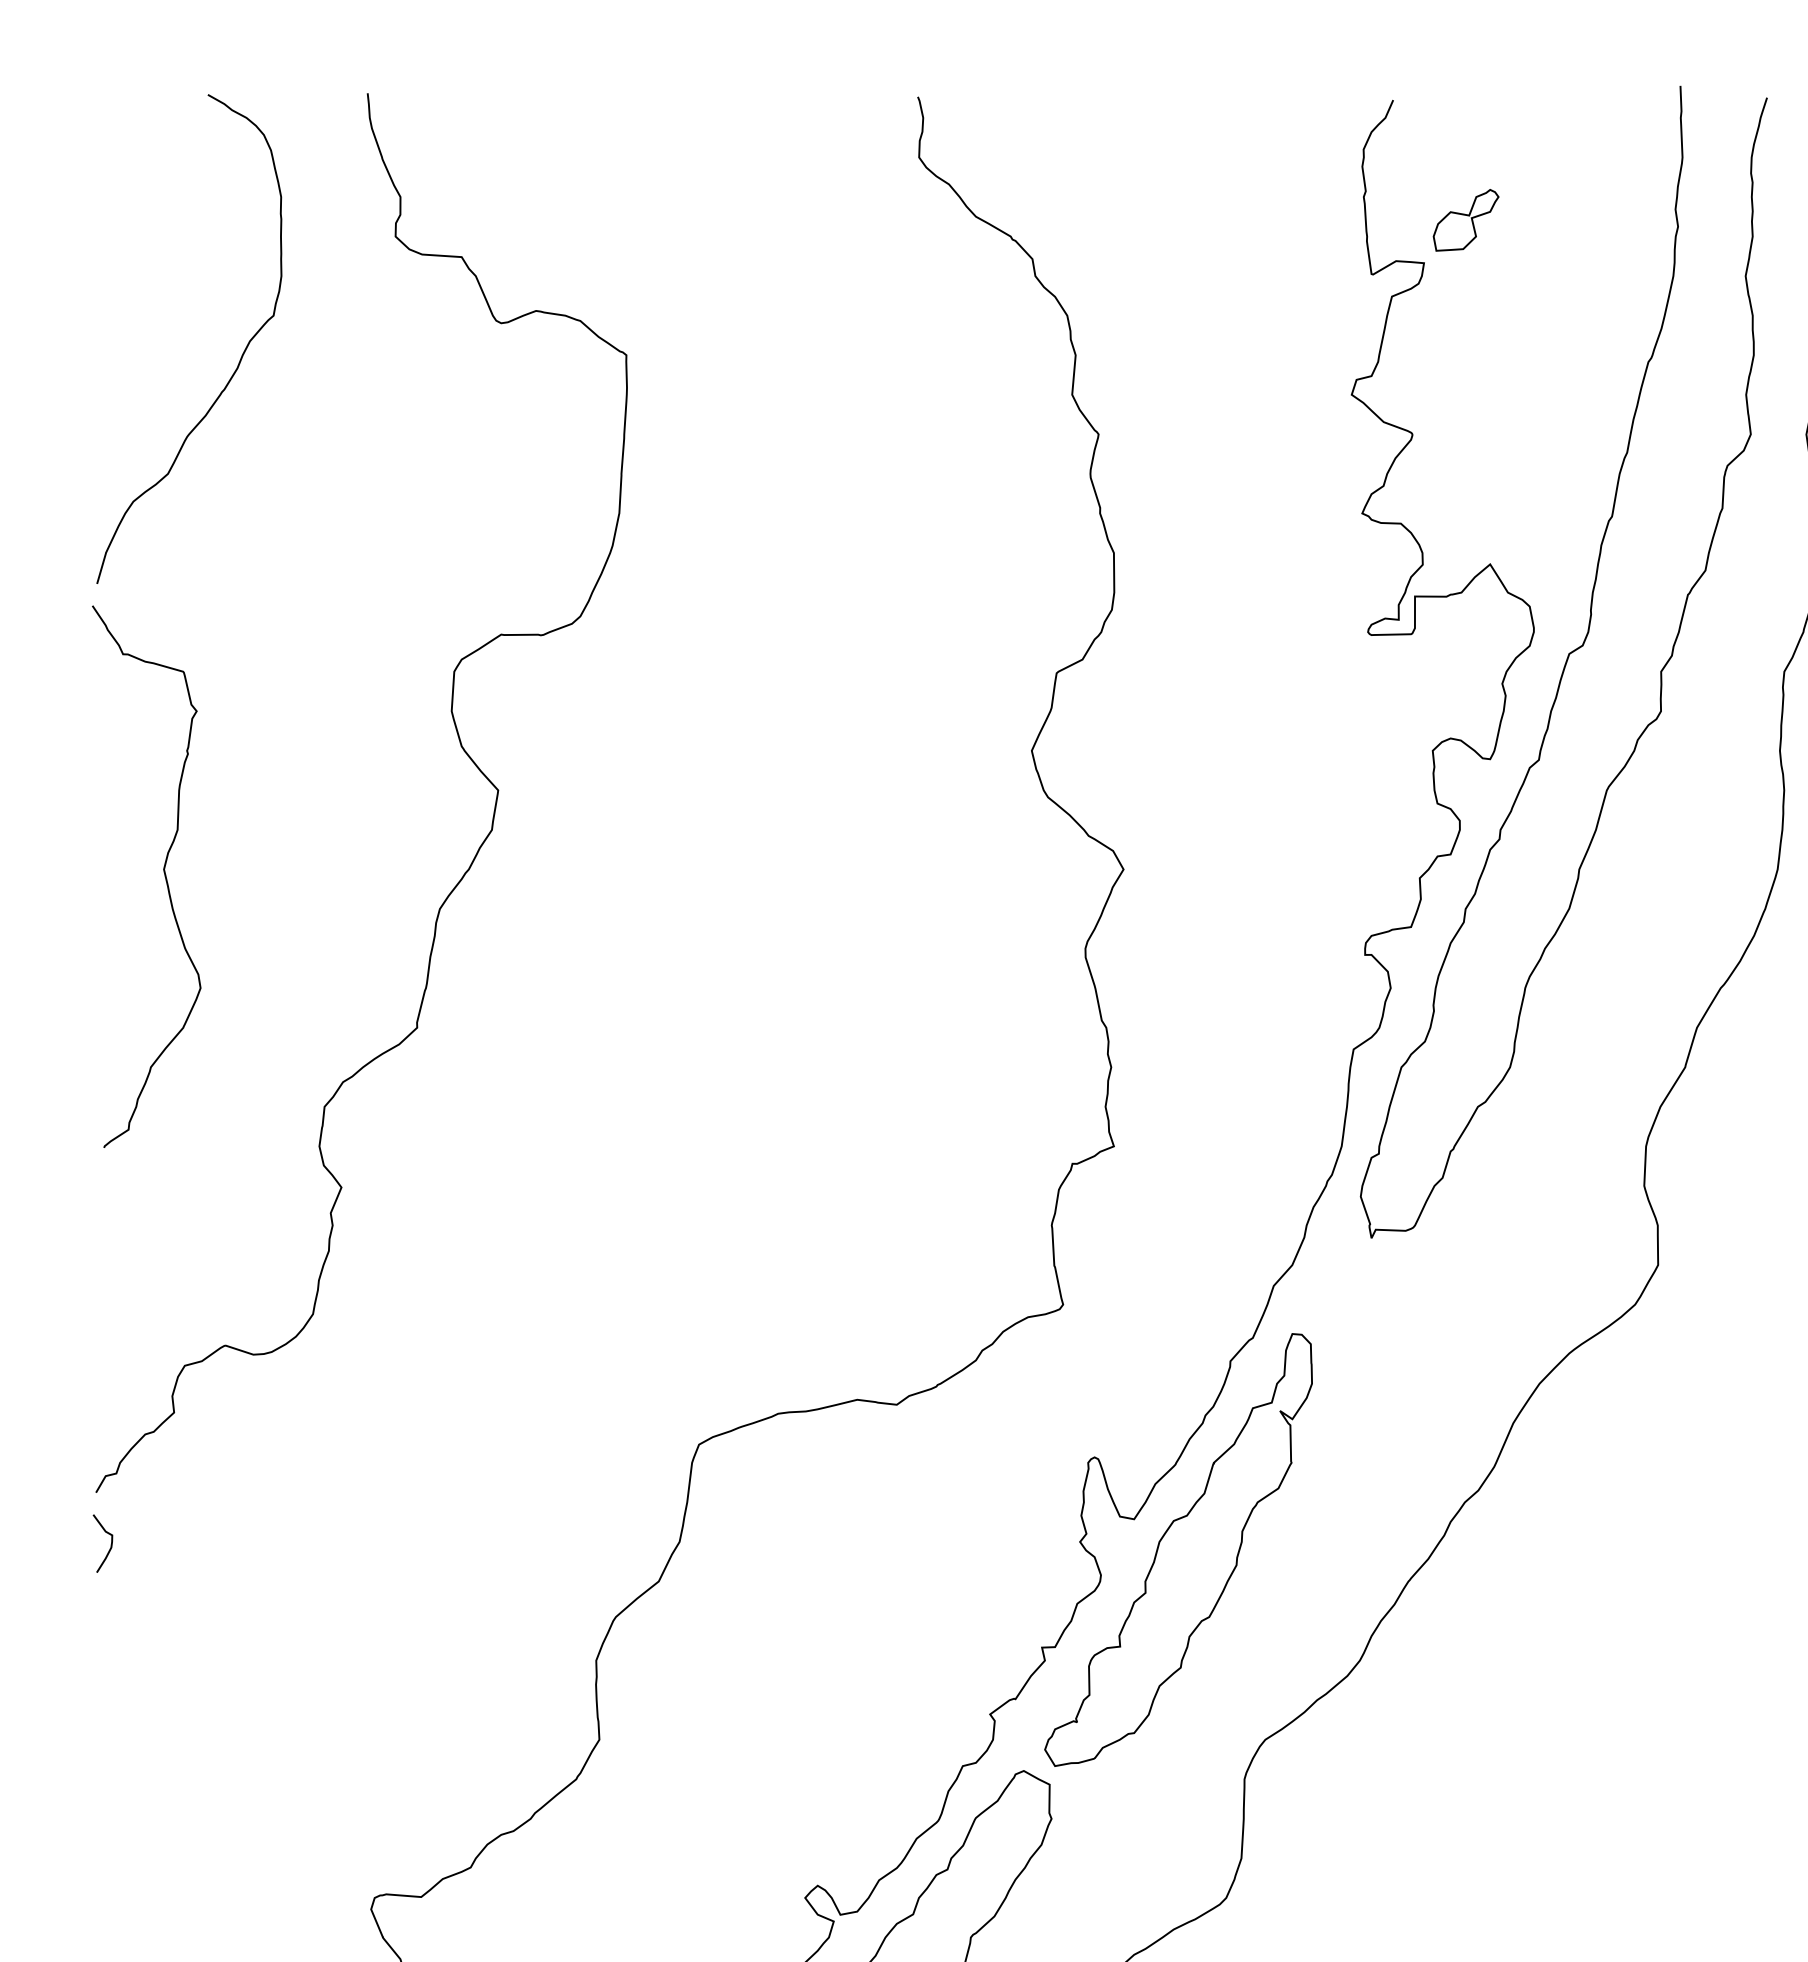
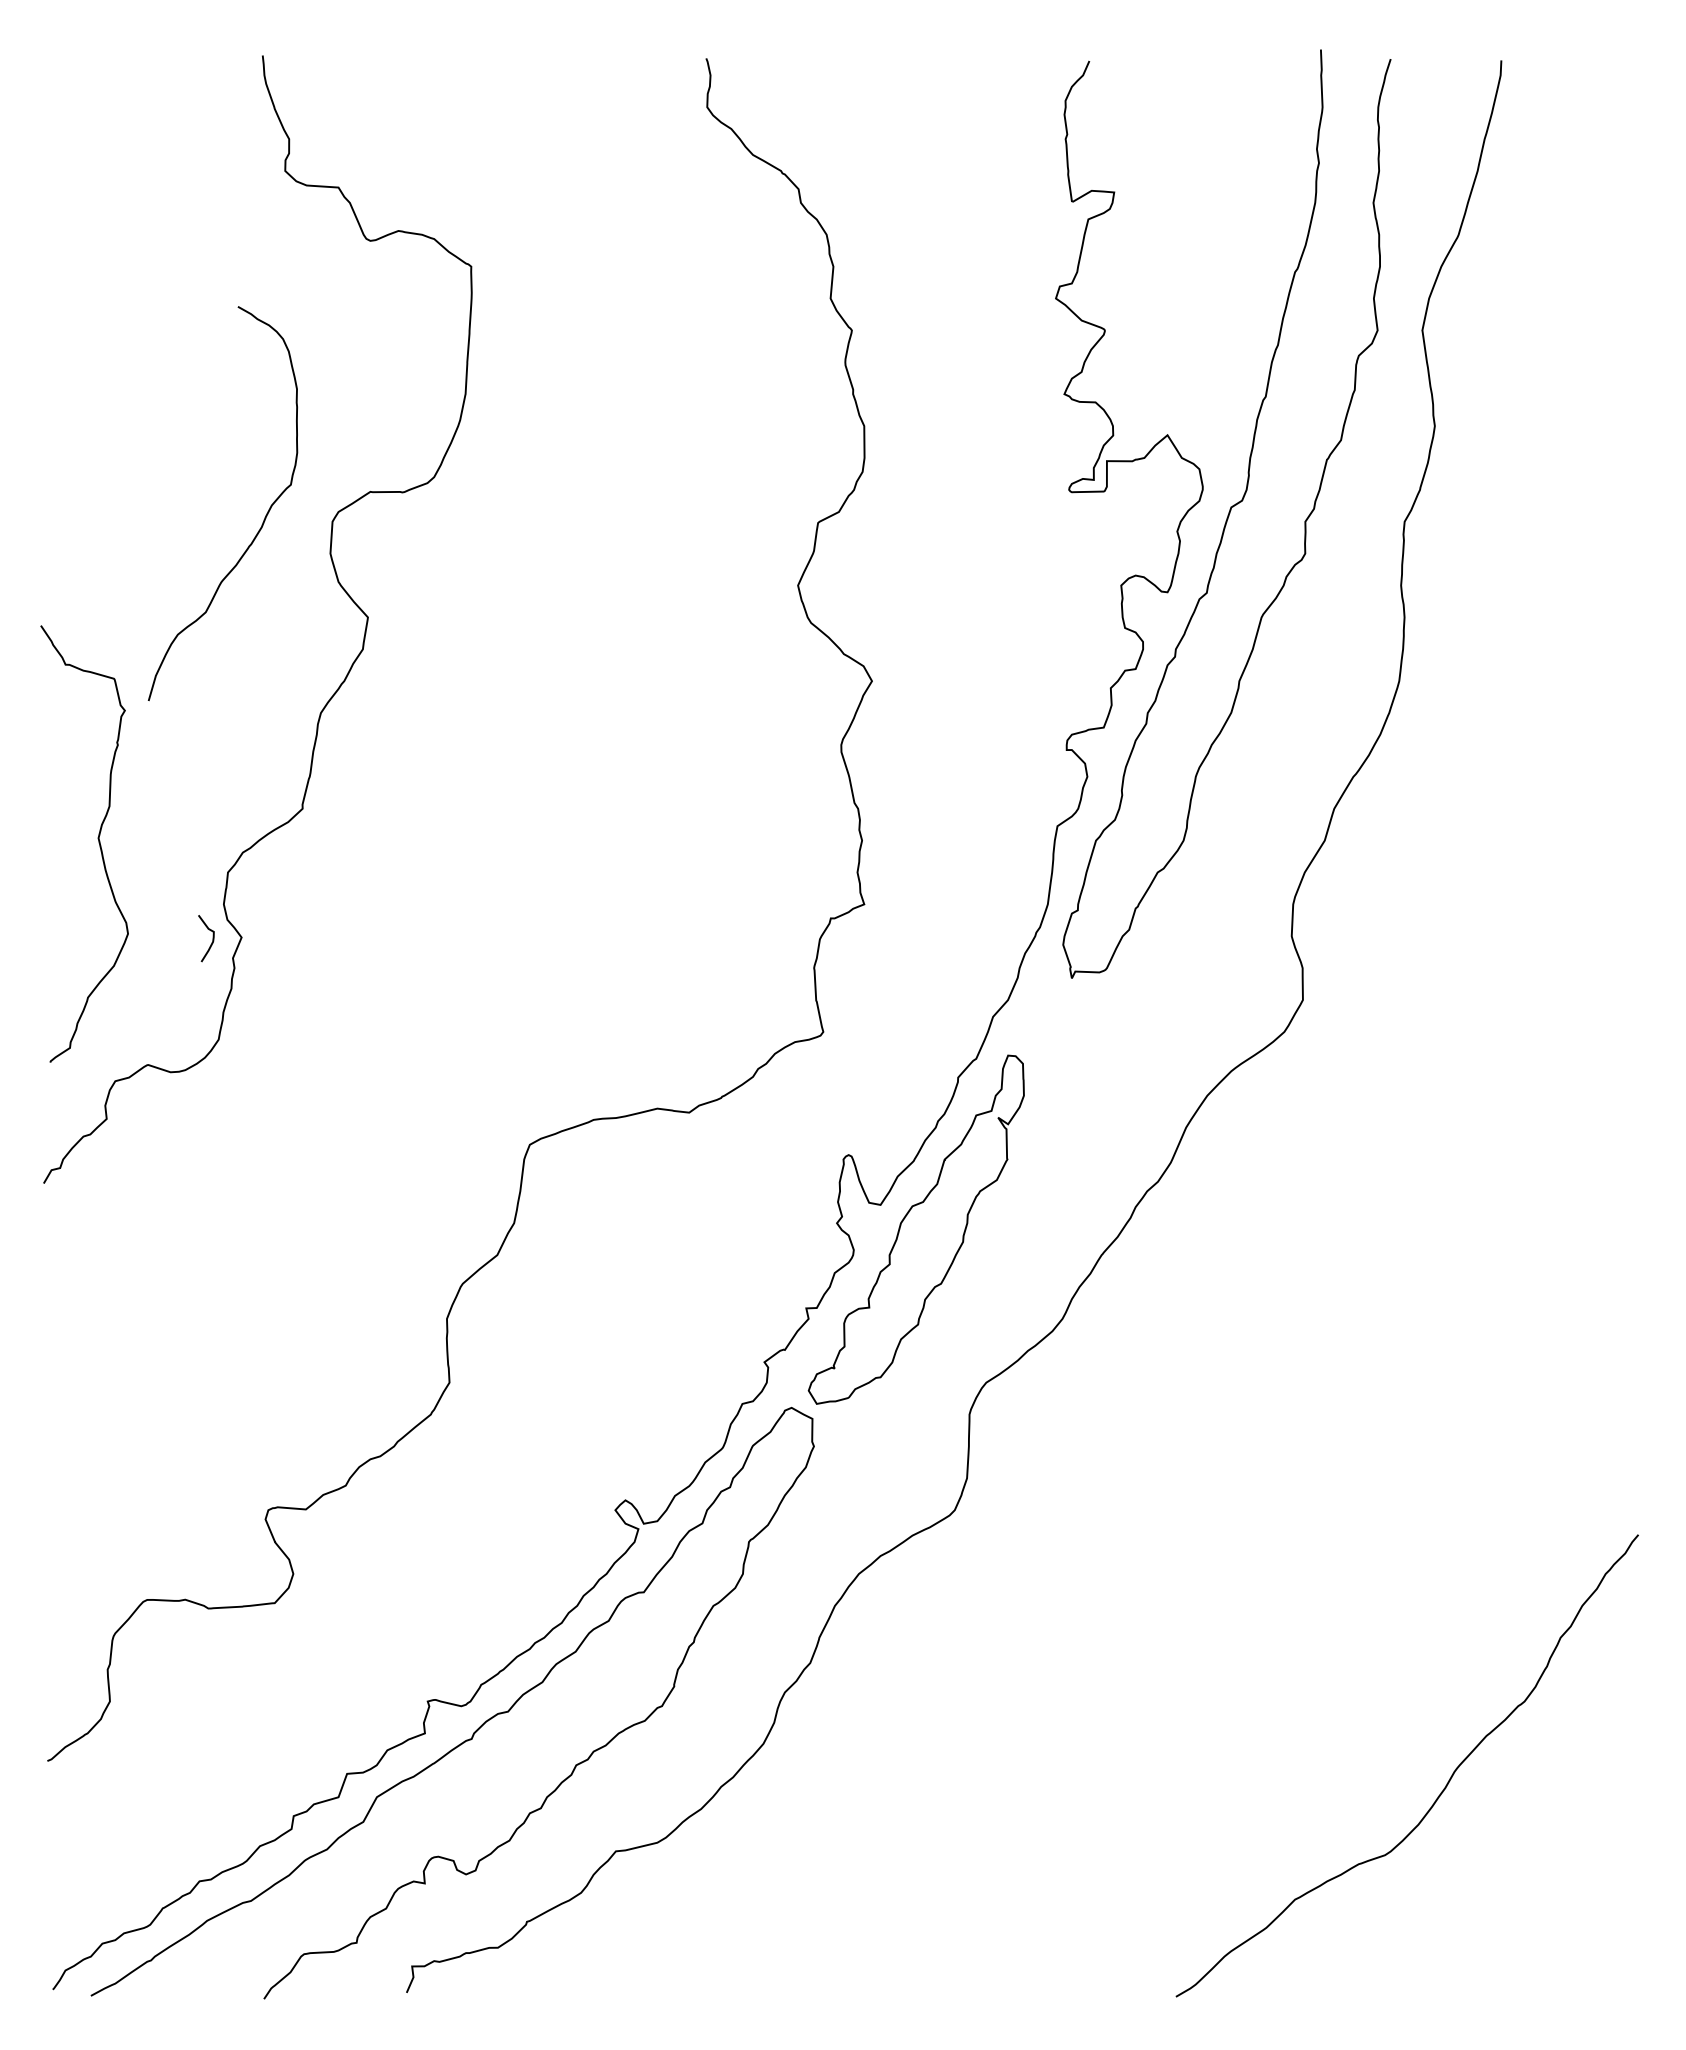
part: (1466, 219) -> (1148, 157), removed
curve: (239, 358) -> (263, 519), moved
curve: (162, 869) -> (97, 838), moved
curve: (110, 1543) -> (212, 938), moved

